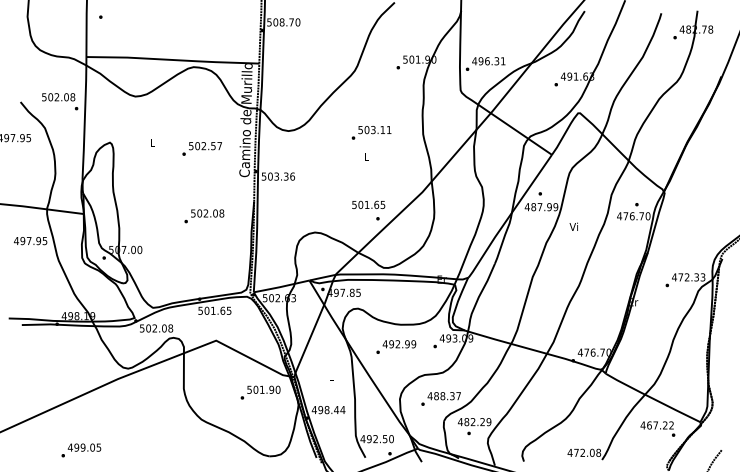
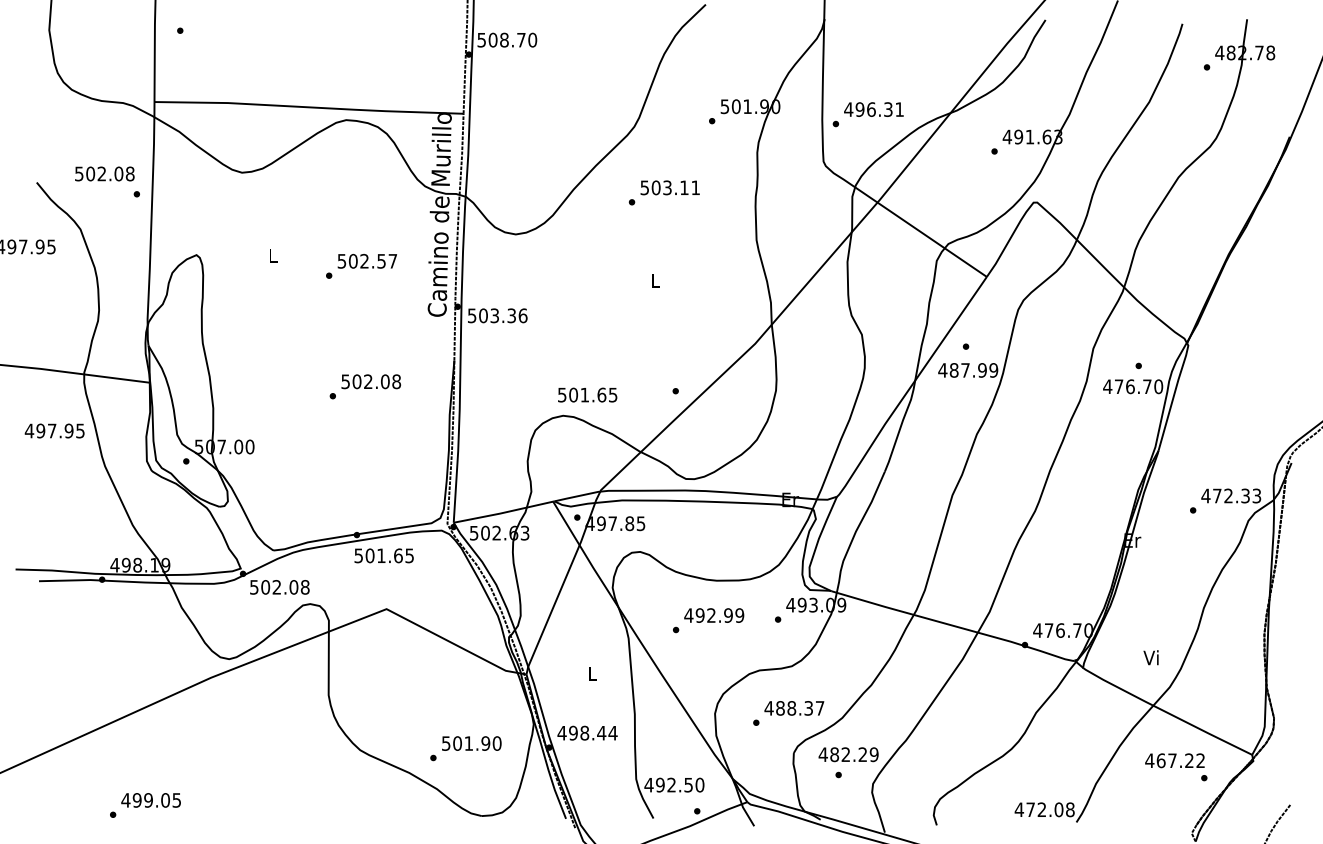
text: (371, 132) -> (664, 192), moved
text: (368, 204) -> (587, 394), moved
text: (573, 226) -> (1150, 657), moved
text: (260, 392) -> (465, 748), moved

